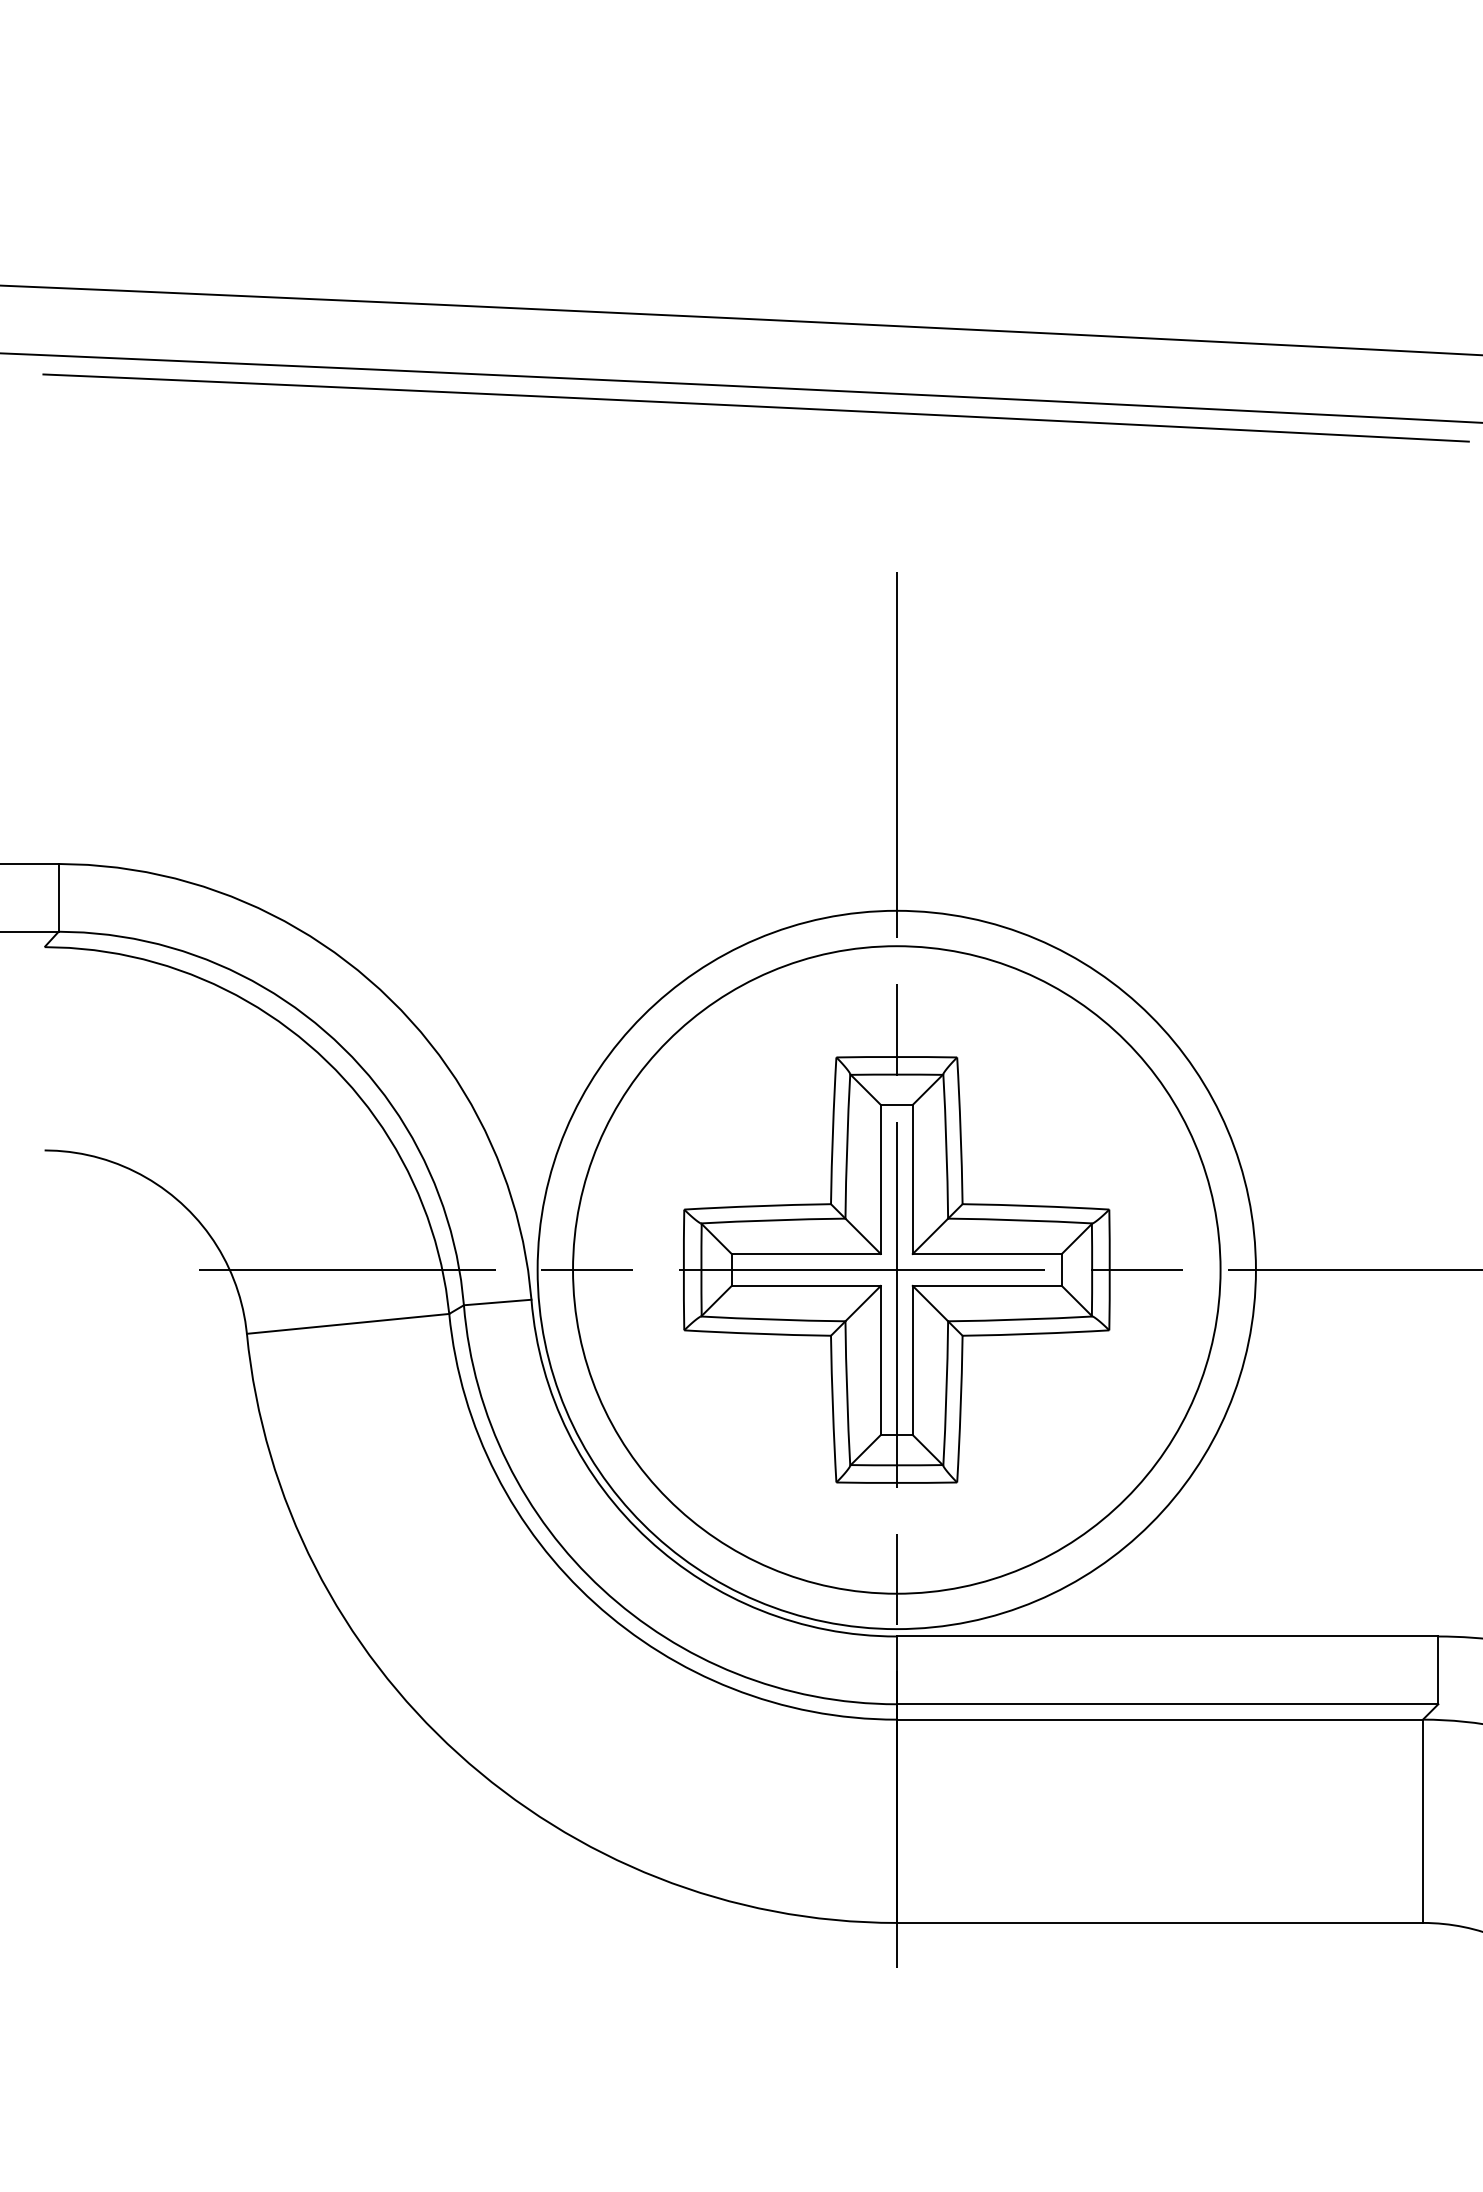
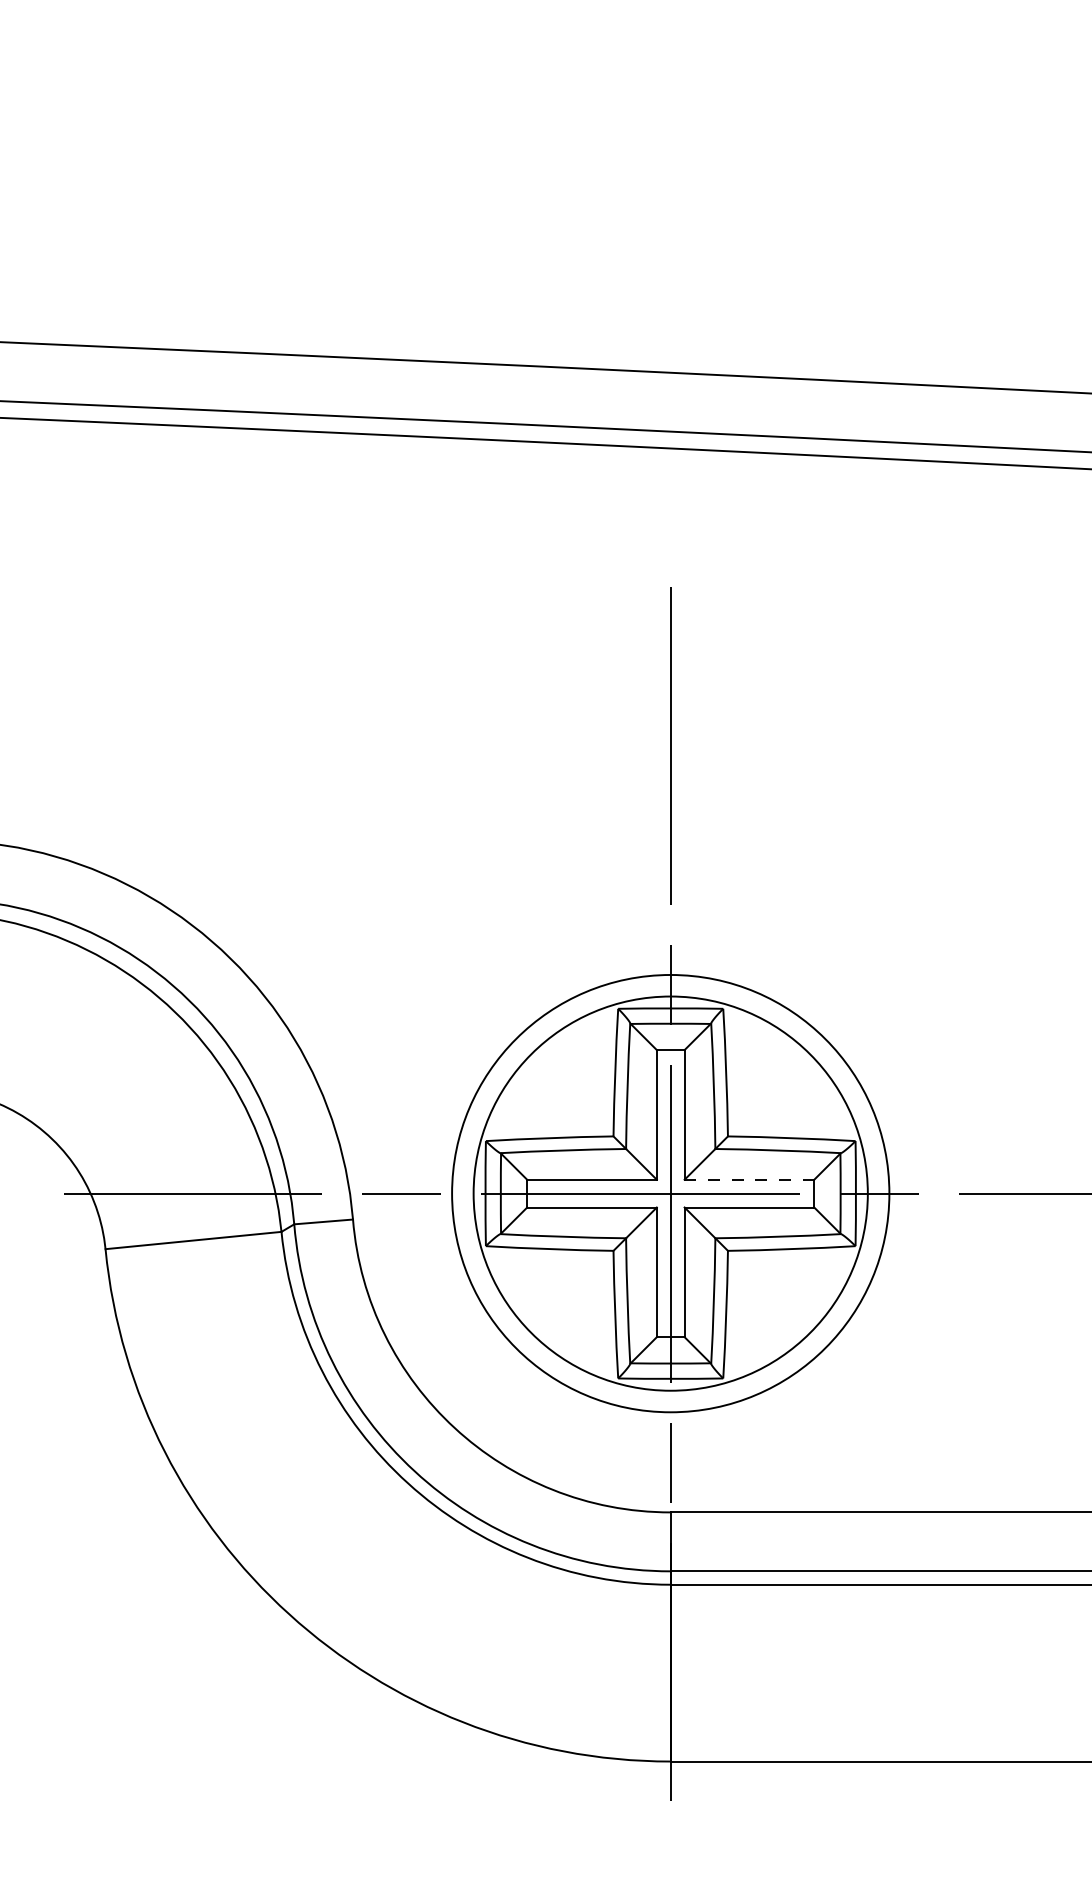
line: (987, 1254) -> (749, 1180), solid -> dashed
circle: (896, 1269) -> (670, 1193), size x0.7
circle: (896, 1269) -> (670, 1193), size x0.7

